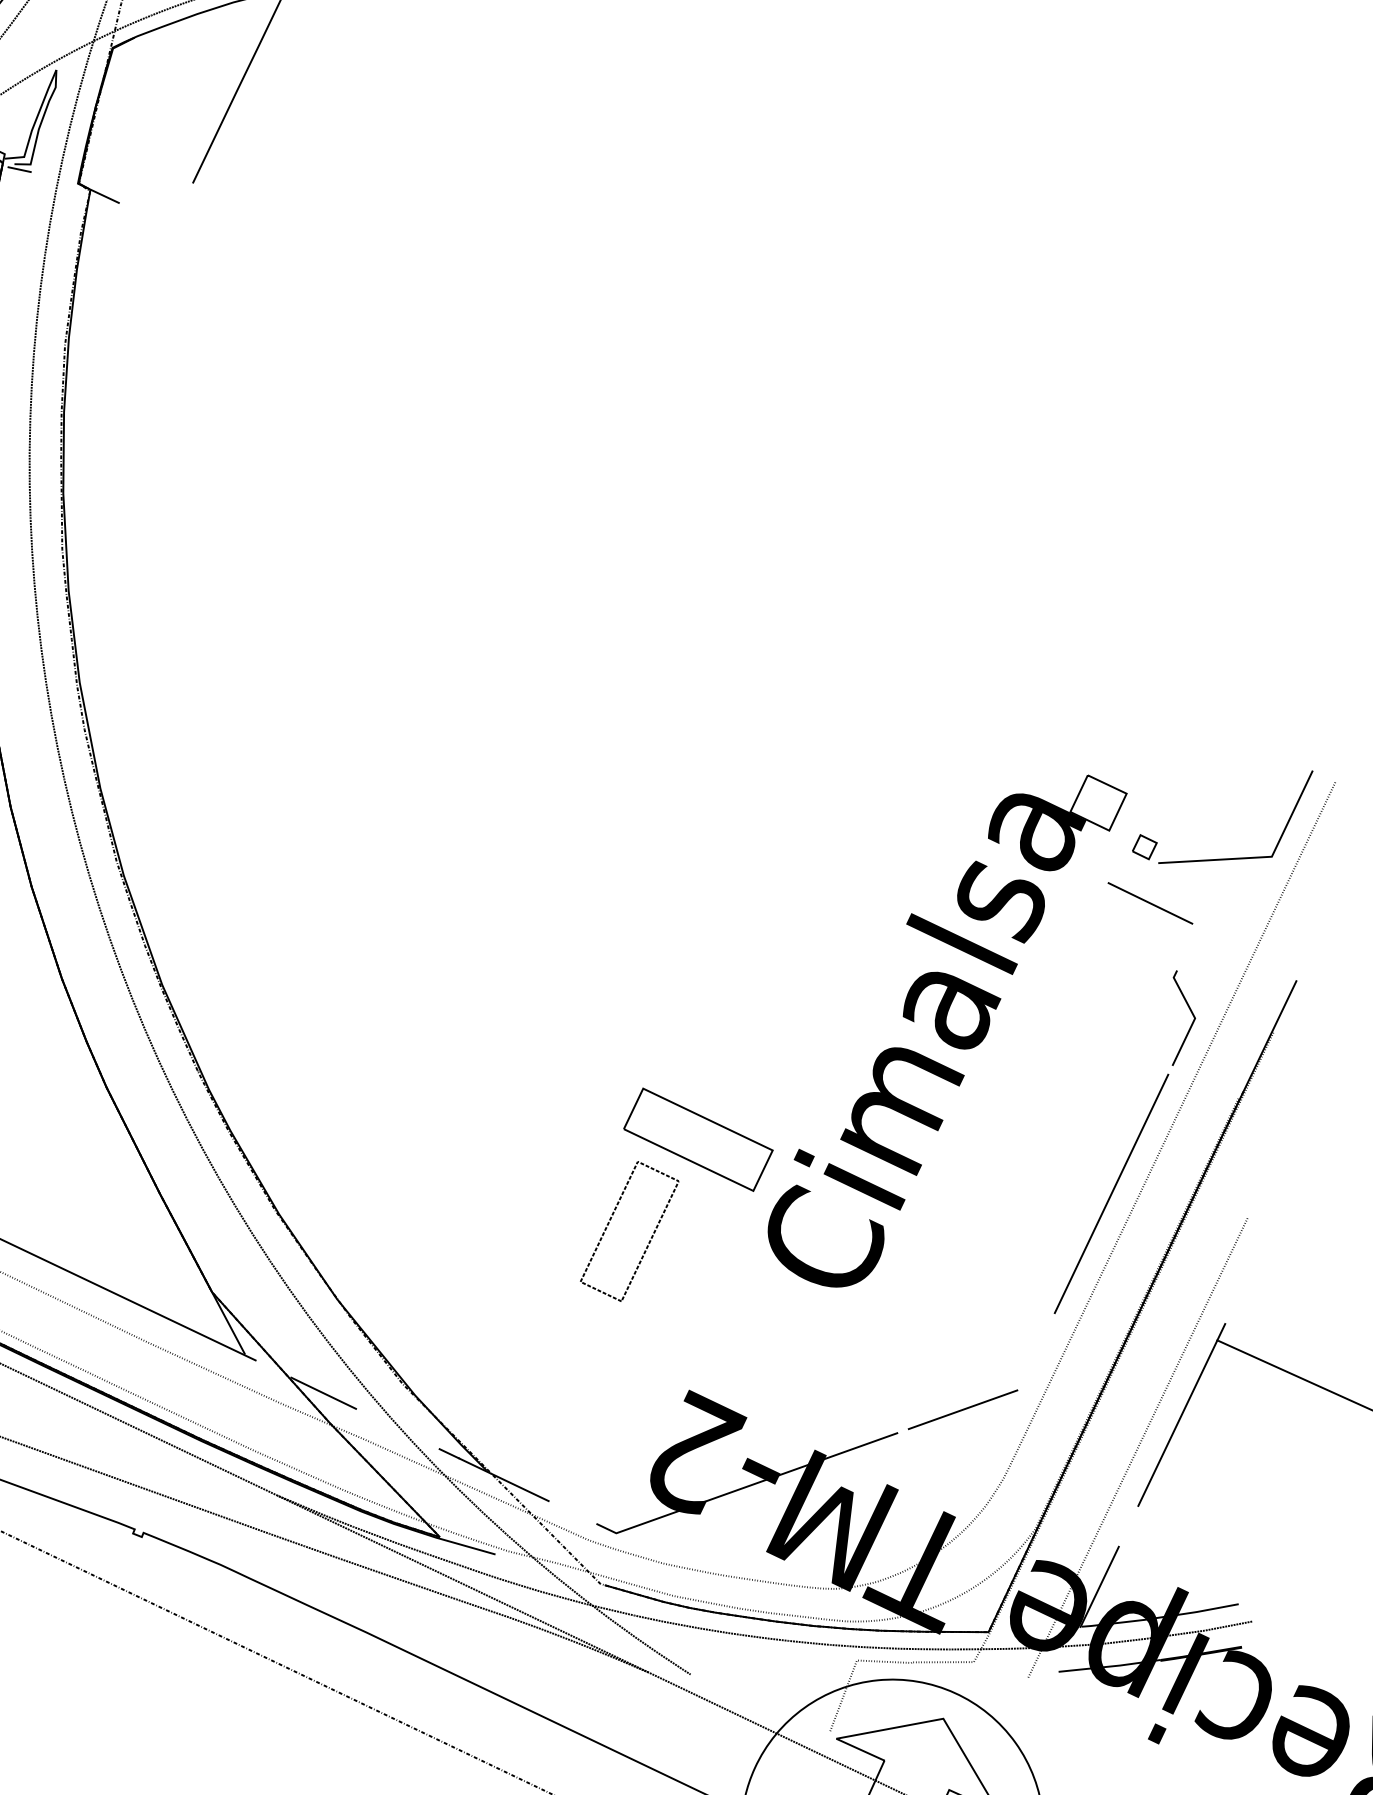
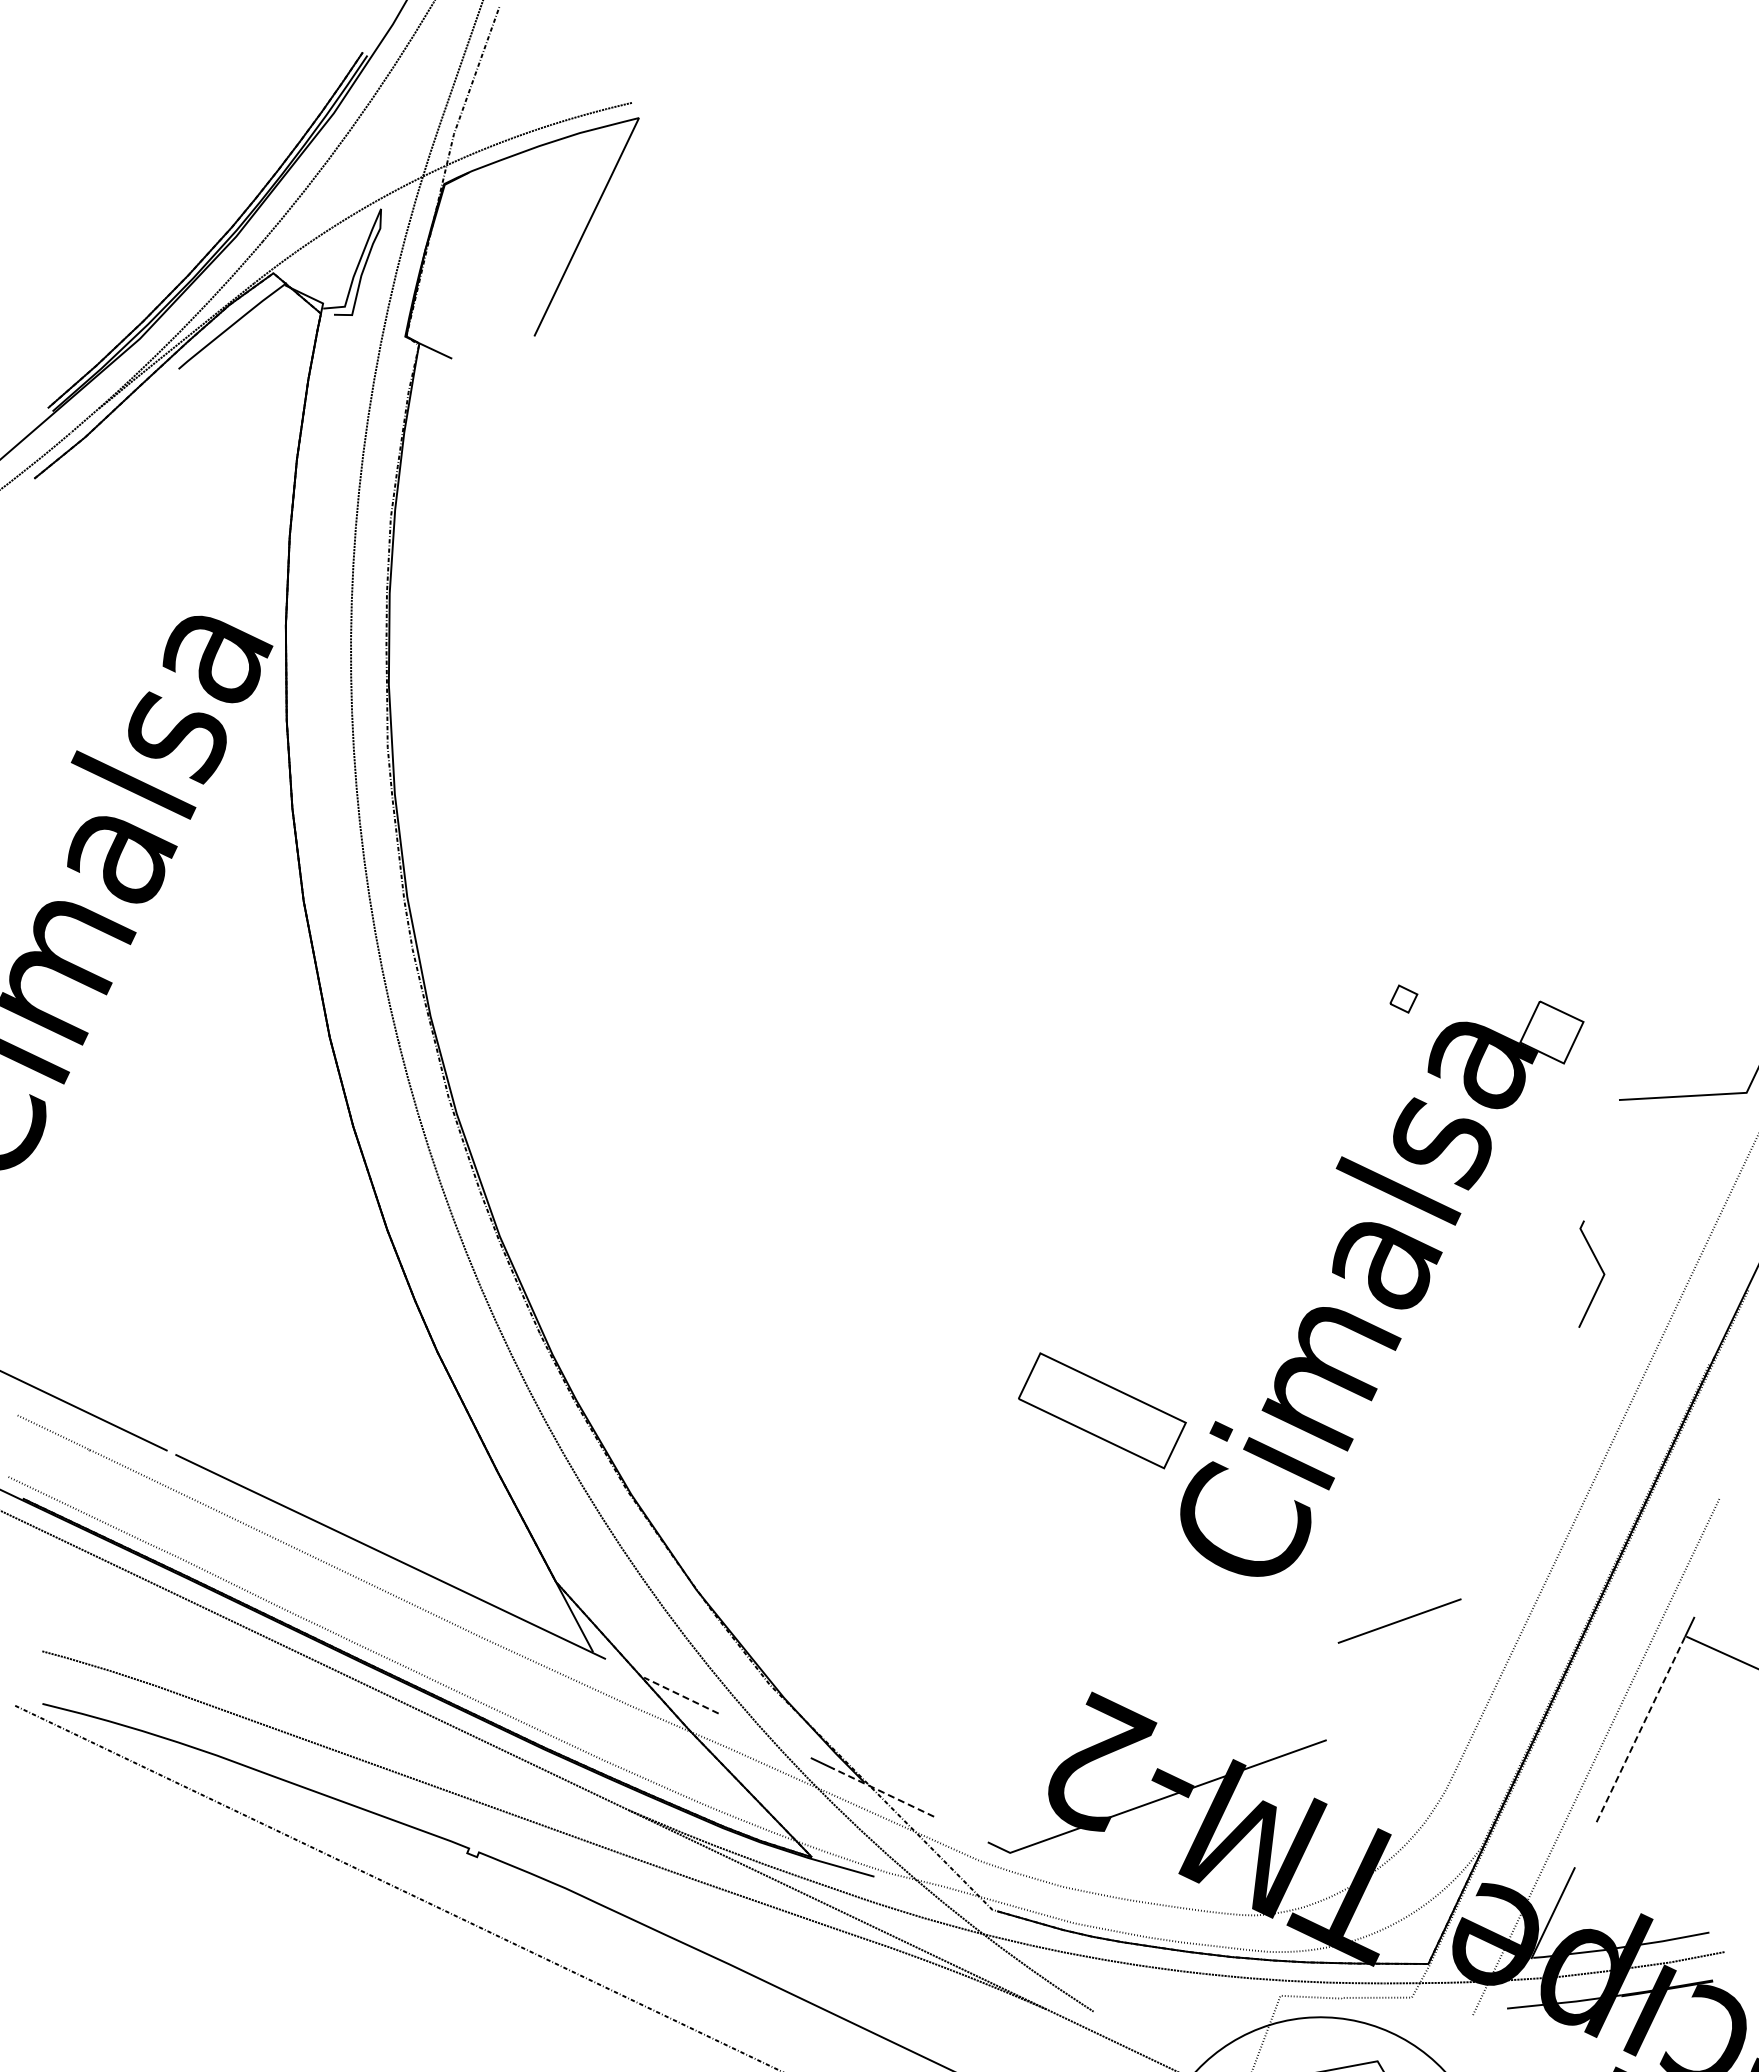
line: (19, 169) -> (339, 320), removed
part: (1144, 846) -> (1403, 998), moved
line: (1150, 903) -> (1610, 1145), removed
line: (1191, 1013) -> (1600, 1269), moved
line: (1111, 1193) -> (1566, 1471), removed
part: (609, 1223) -> (1002, 1504), removed
line: (322, 1393) -> (680, 1695), solid -> dashed
line: (962, 1409) -> (1399, 1620), moved
line: (1178, 1422) -> (1641, 1728), solid -> dashed
line: (503, 1479) -> (883, 1792), solid -> dashed

